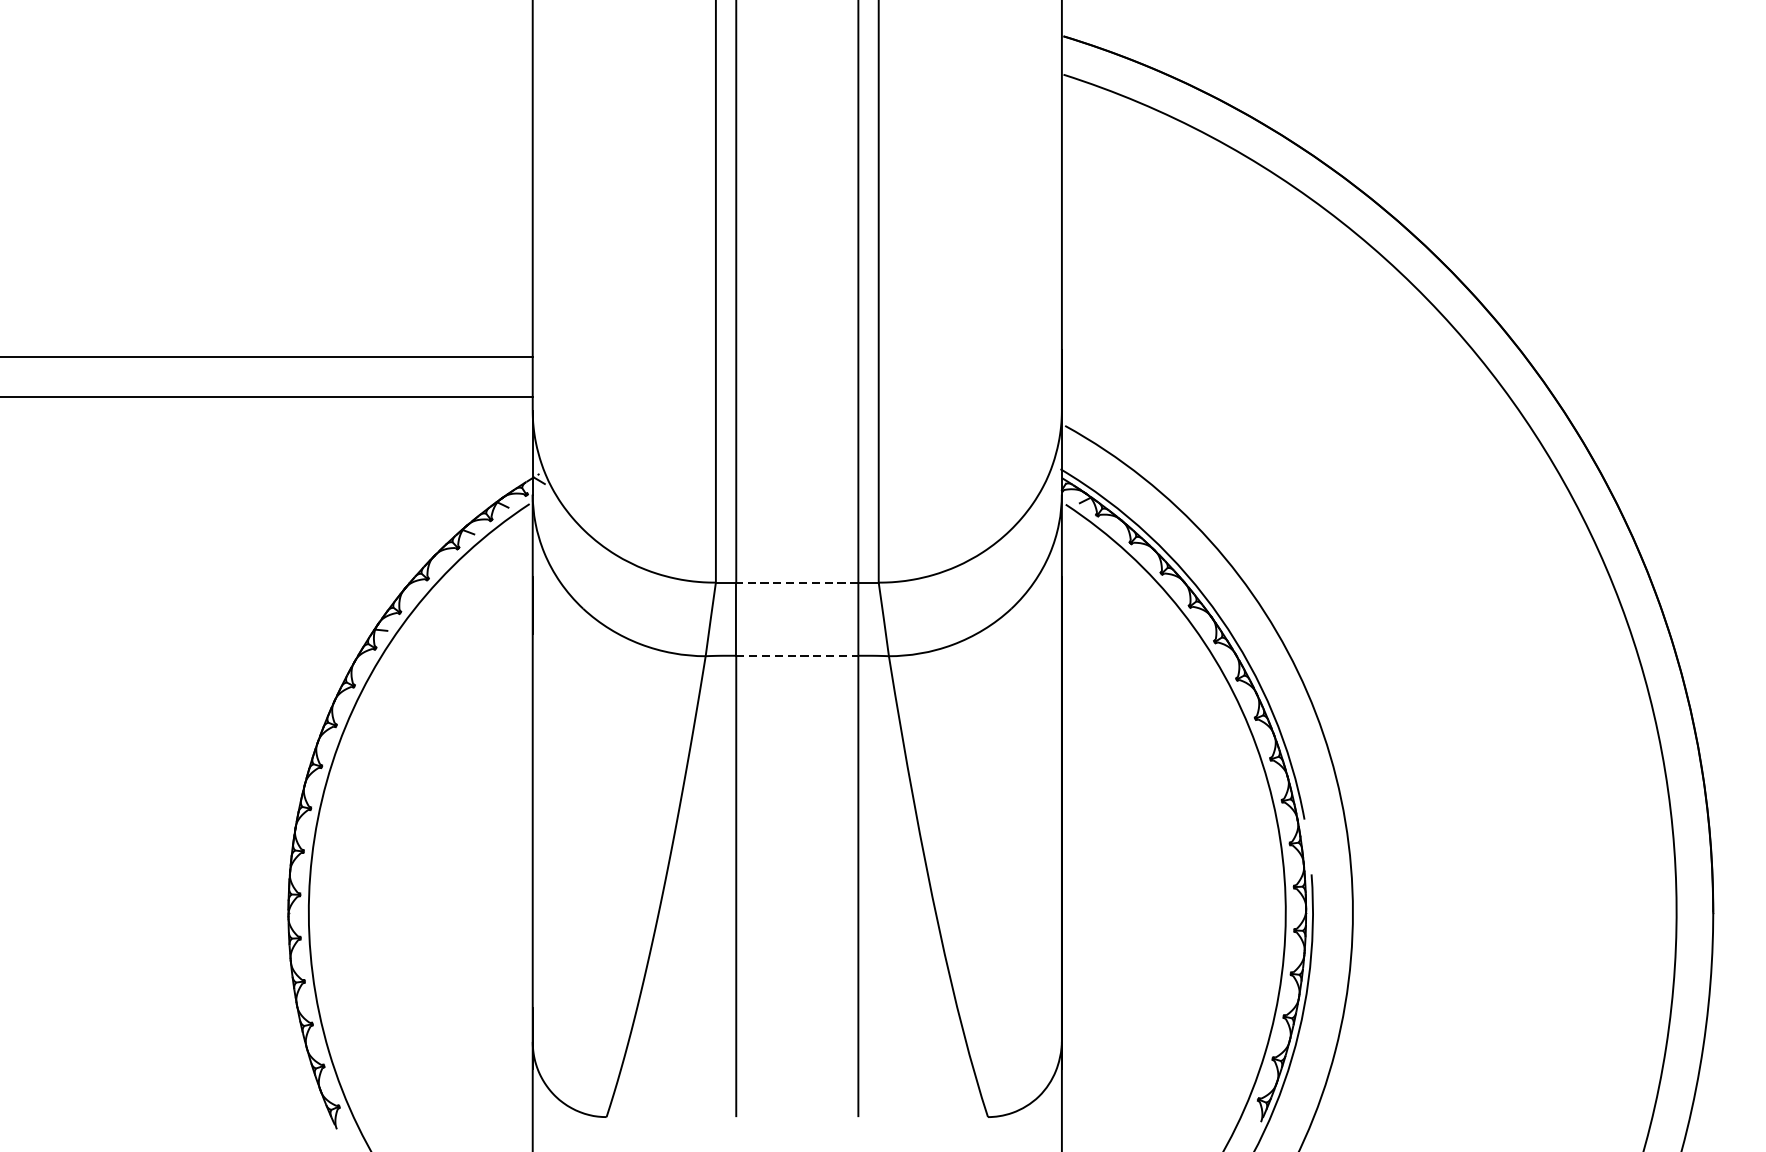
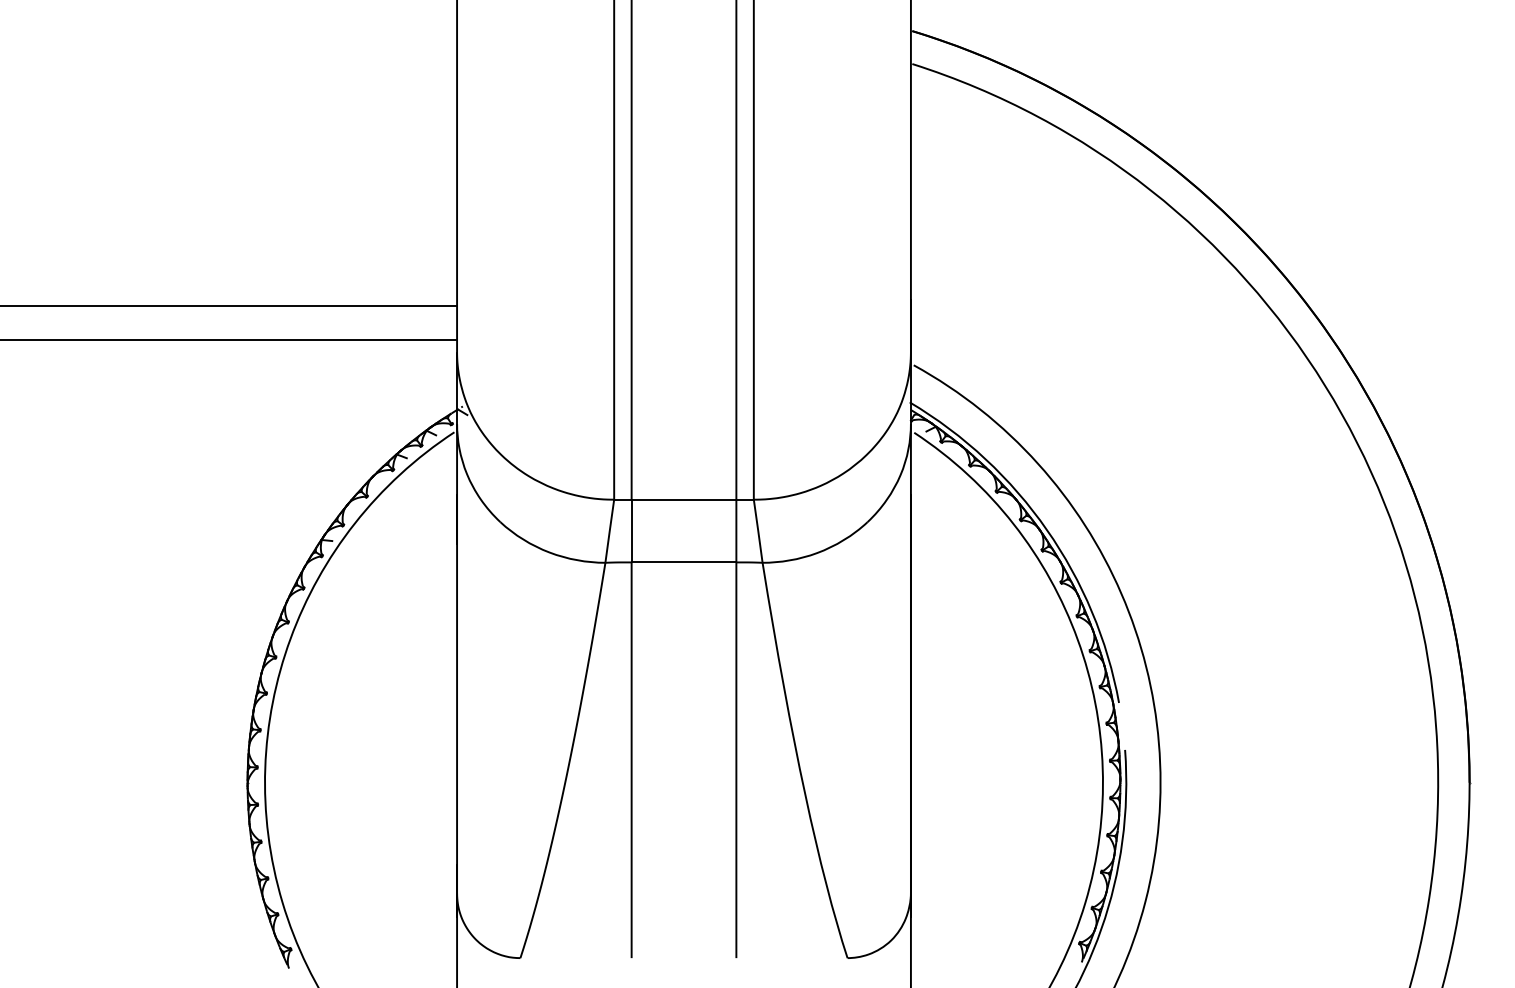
line: (796, 582) -> (683, 499), dashed -> solid
line: (797, 655) -> (684, 562), dashed -> solid

